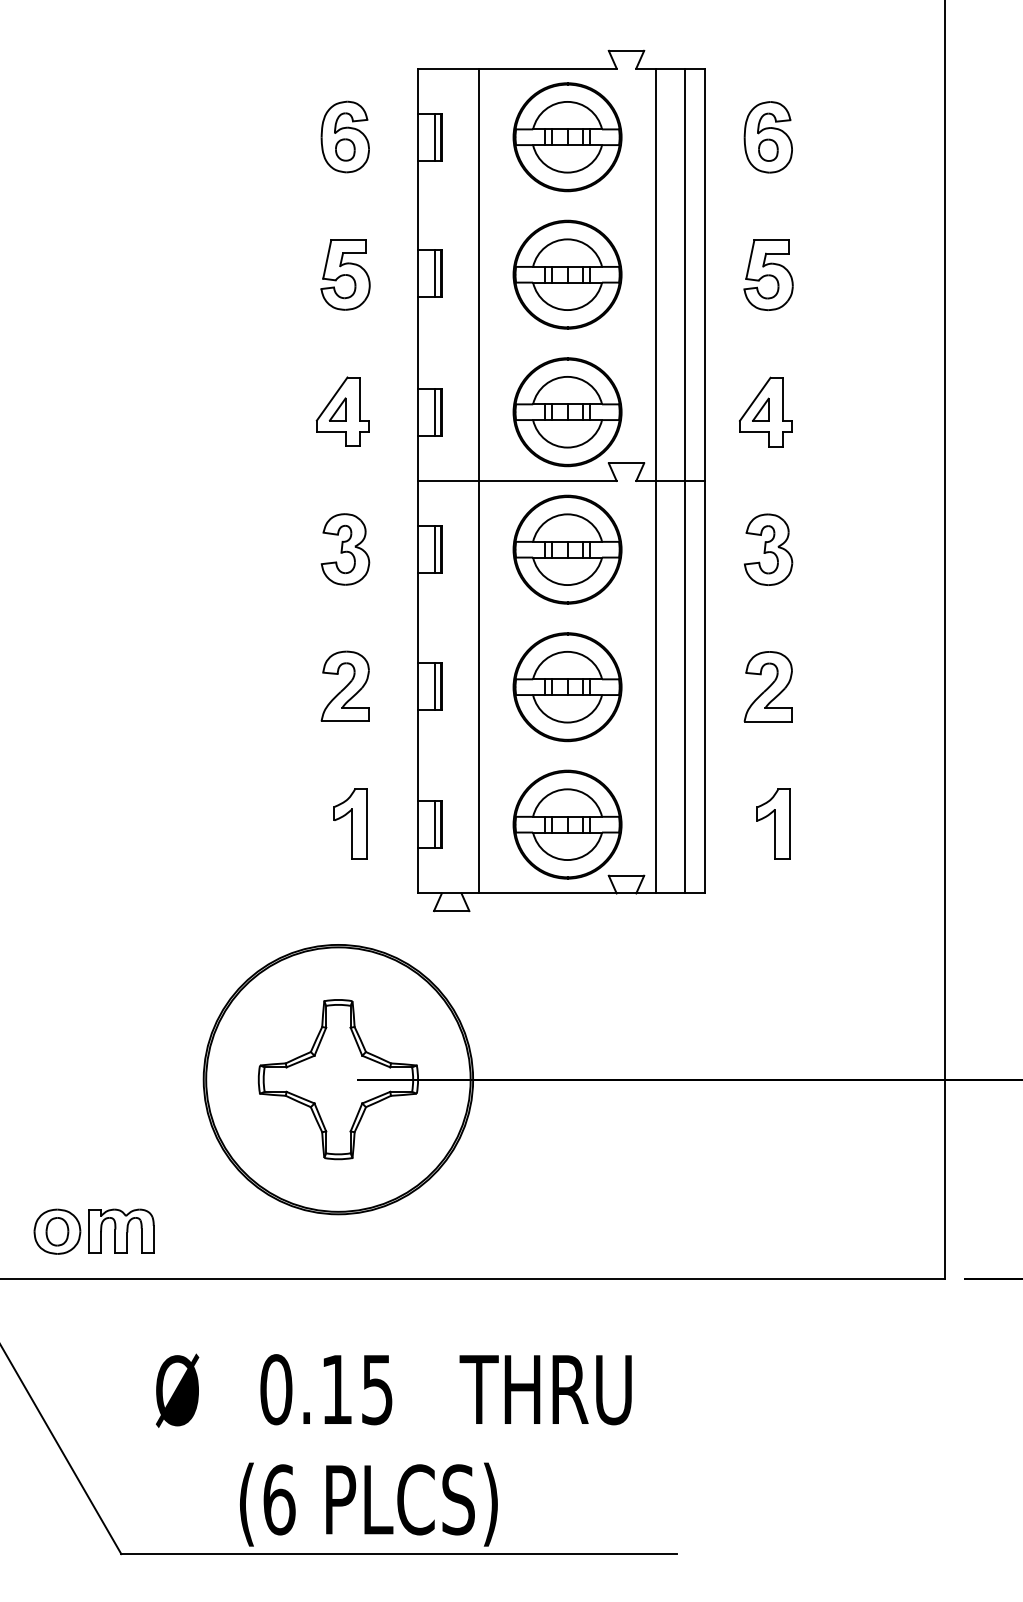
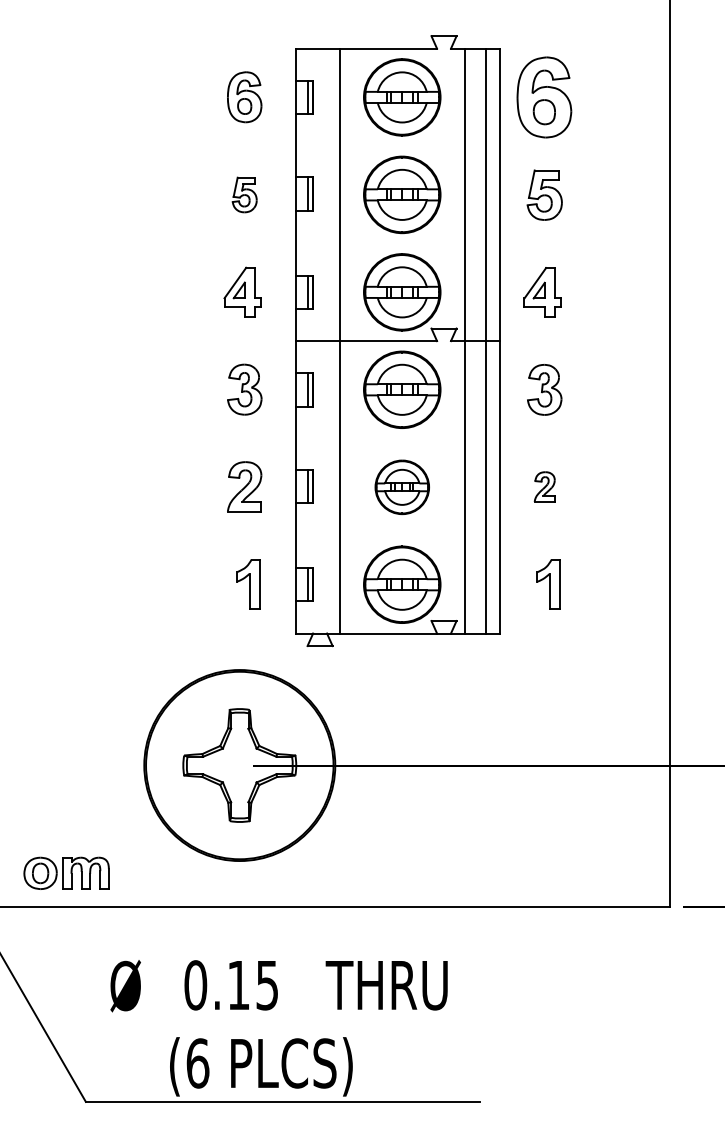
part: (768, 137) -> (544, 97), size x1.6
part: (345, 274) -> (244, 194), size x0.7
part: (768, 686) -> (544, 486), size x0.6
part: (567, 687) -> (402, 487), size x0.7

